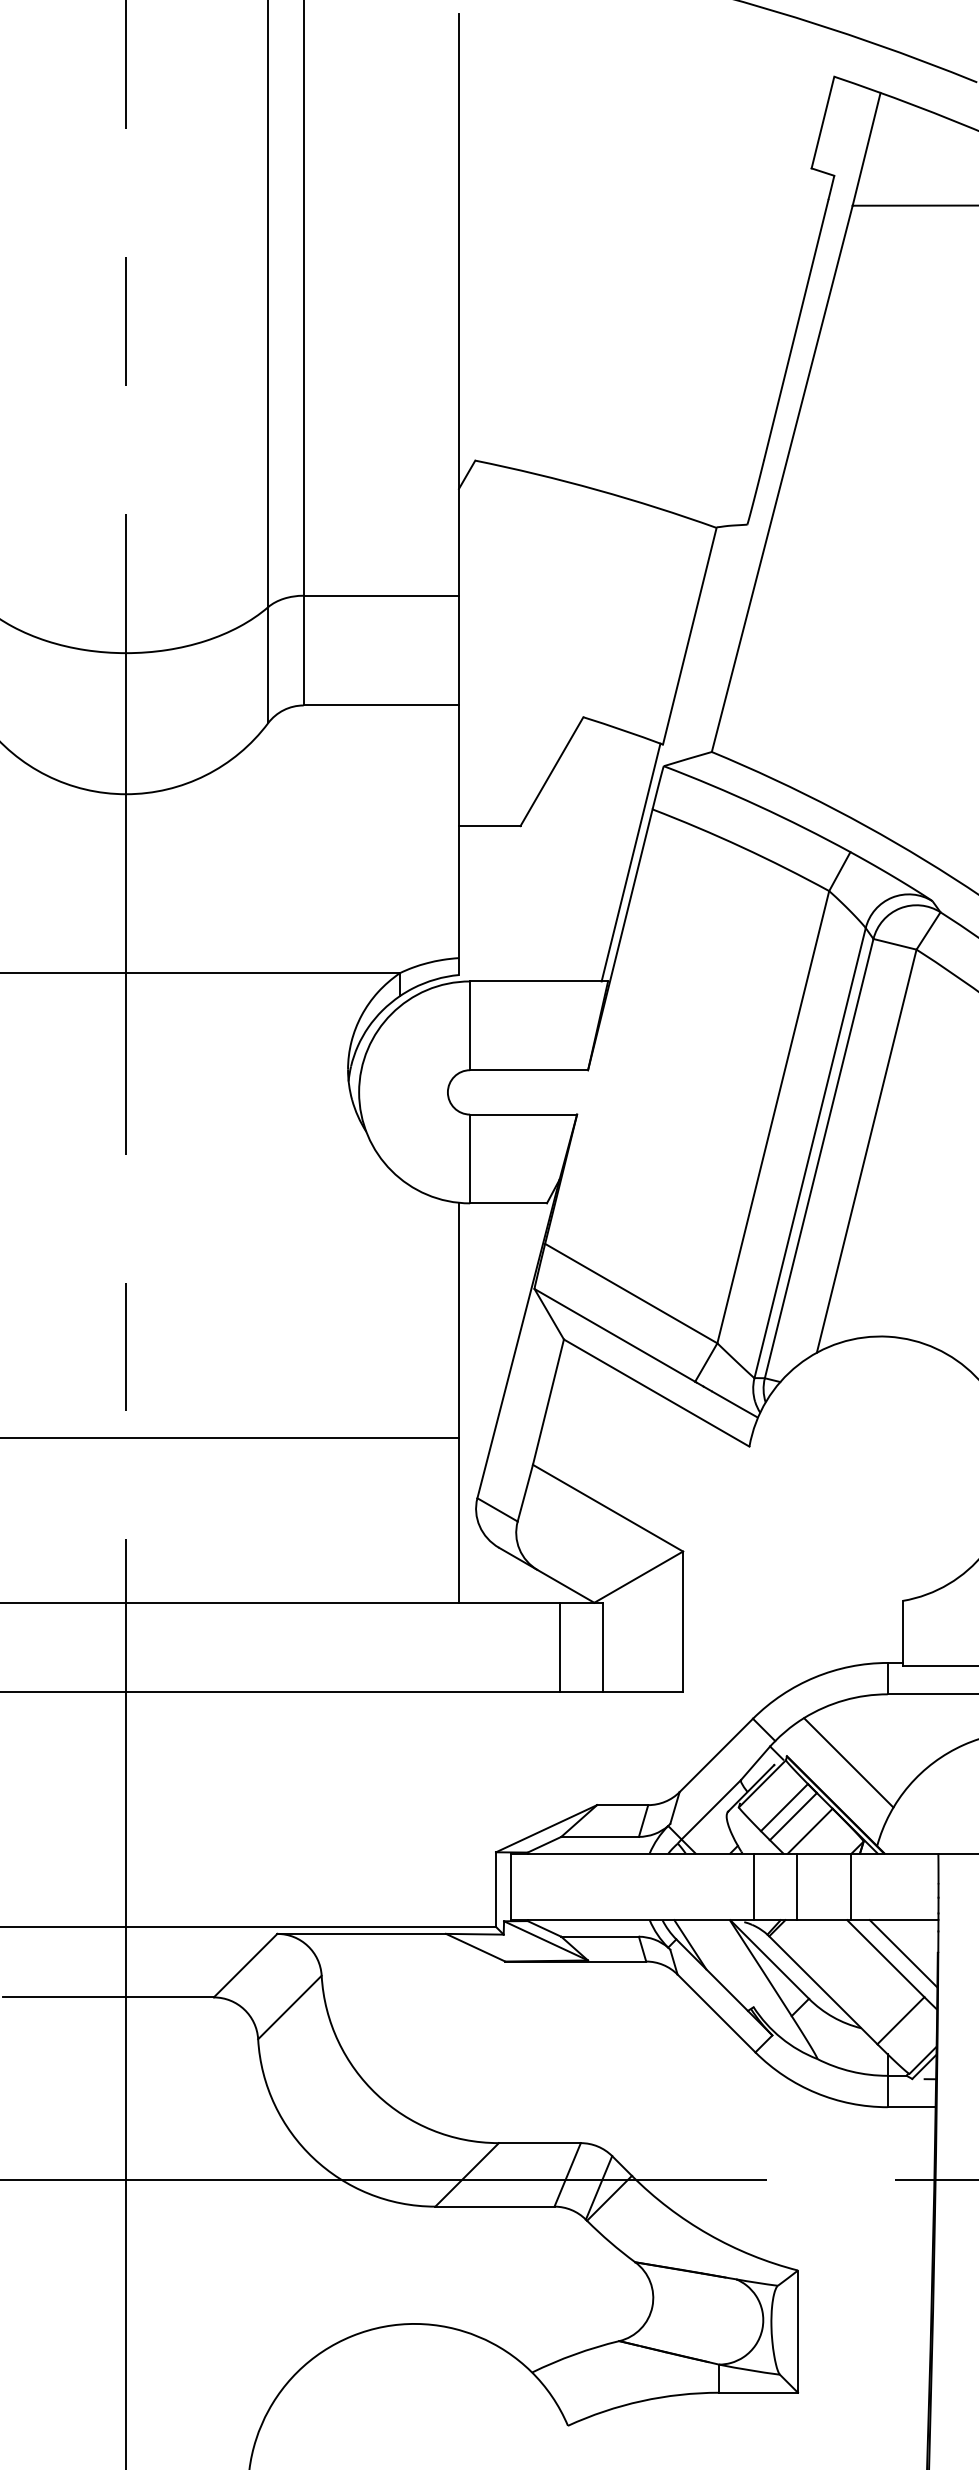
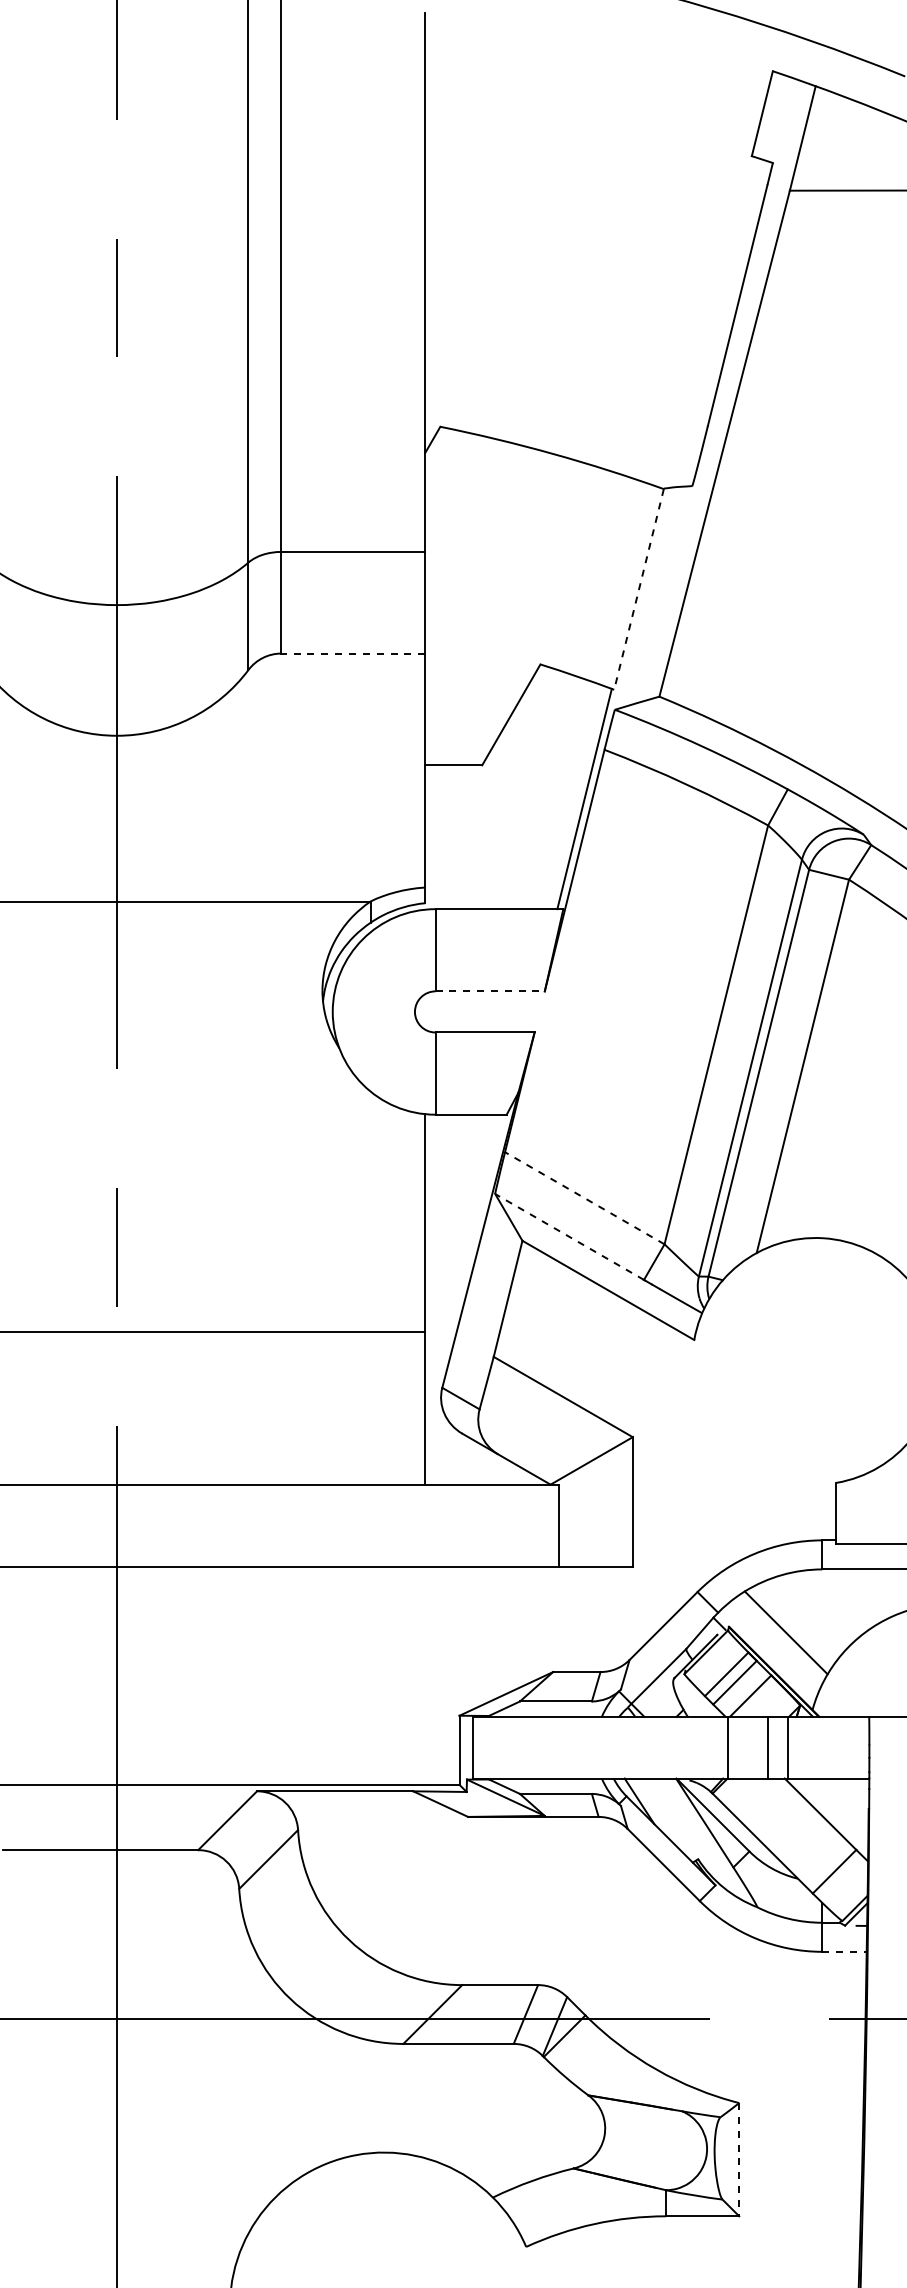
line: (689, 636) -> (638, 589), solid -> dashed
line: (381, 705) -> (353, 653), solid -> dashed
line: (529, 1070) -> (490, 991), solid -> dashed
line: (630, 1293) -> (584, 1198), solid -> dashed
line: (614, 1334) -> (569, 1236), solid -> dashed
line: (559, 1646) -> (518, 1525), removed
line: (754, 1886) -> (727, 1747), moved
line: (797, 1886) -> (767, 1747), moved
line: (903, 1953) -> (836, 1809), removed
line: (912, 2106) -> (845, 1951), solid -> dashed
line: (798, 2331) -> (739, 2159), solid -> dashed

